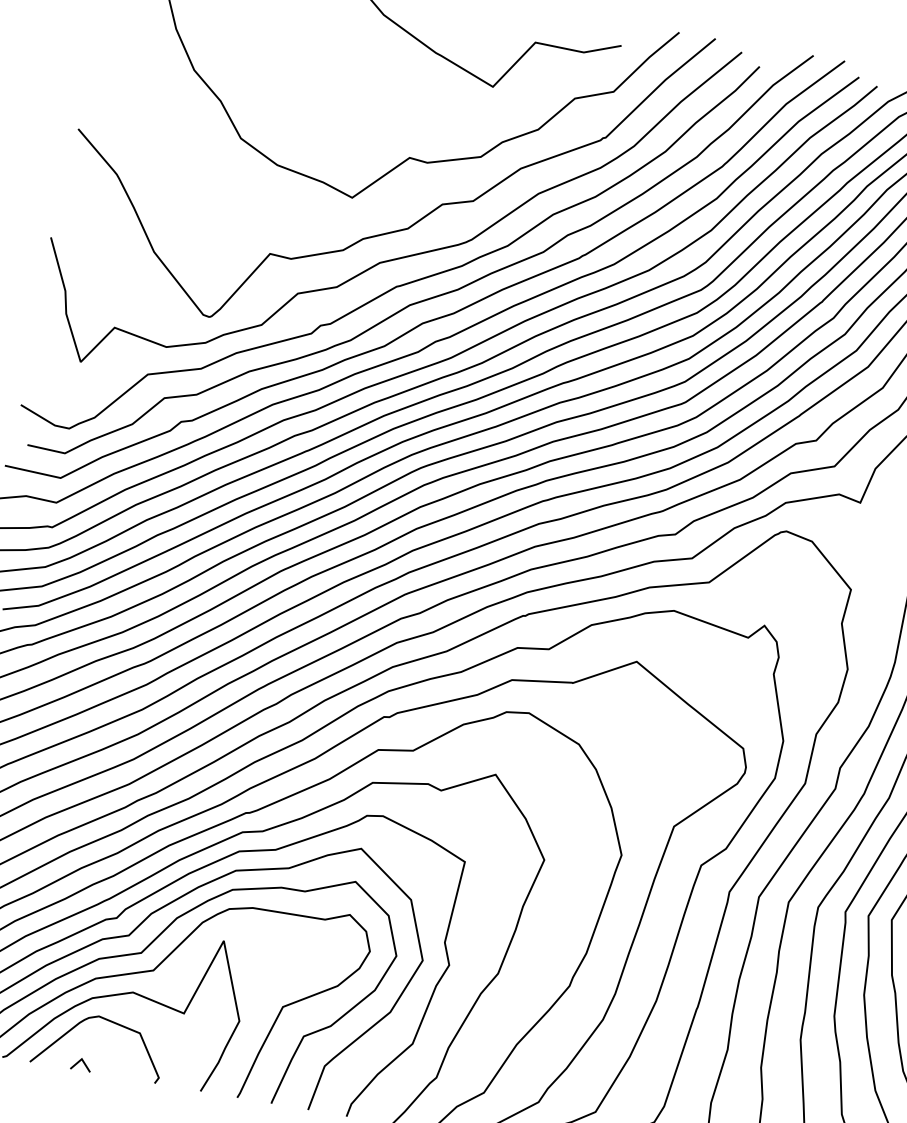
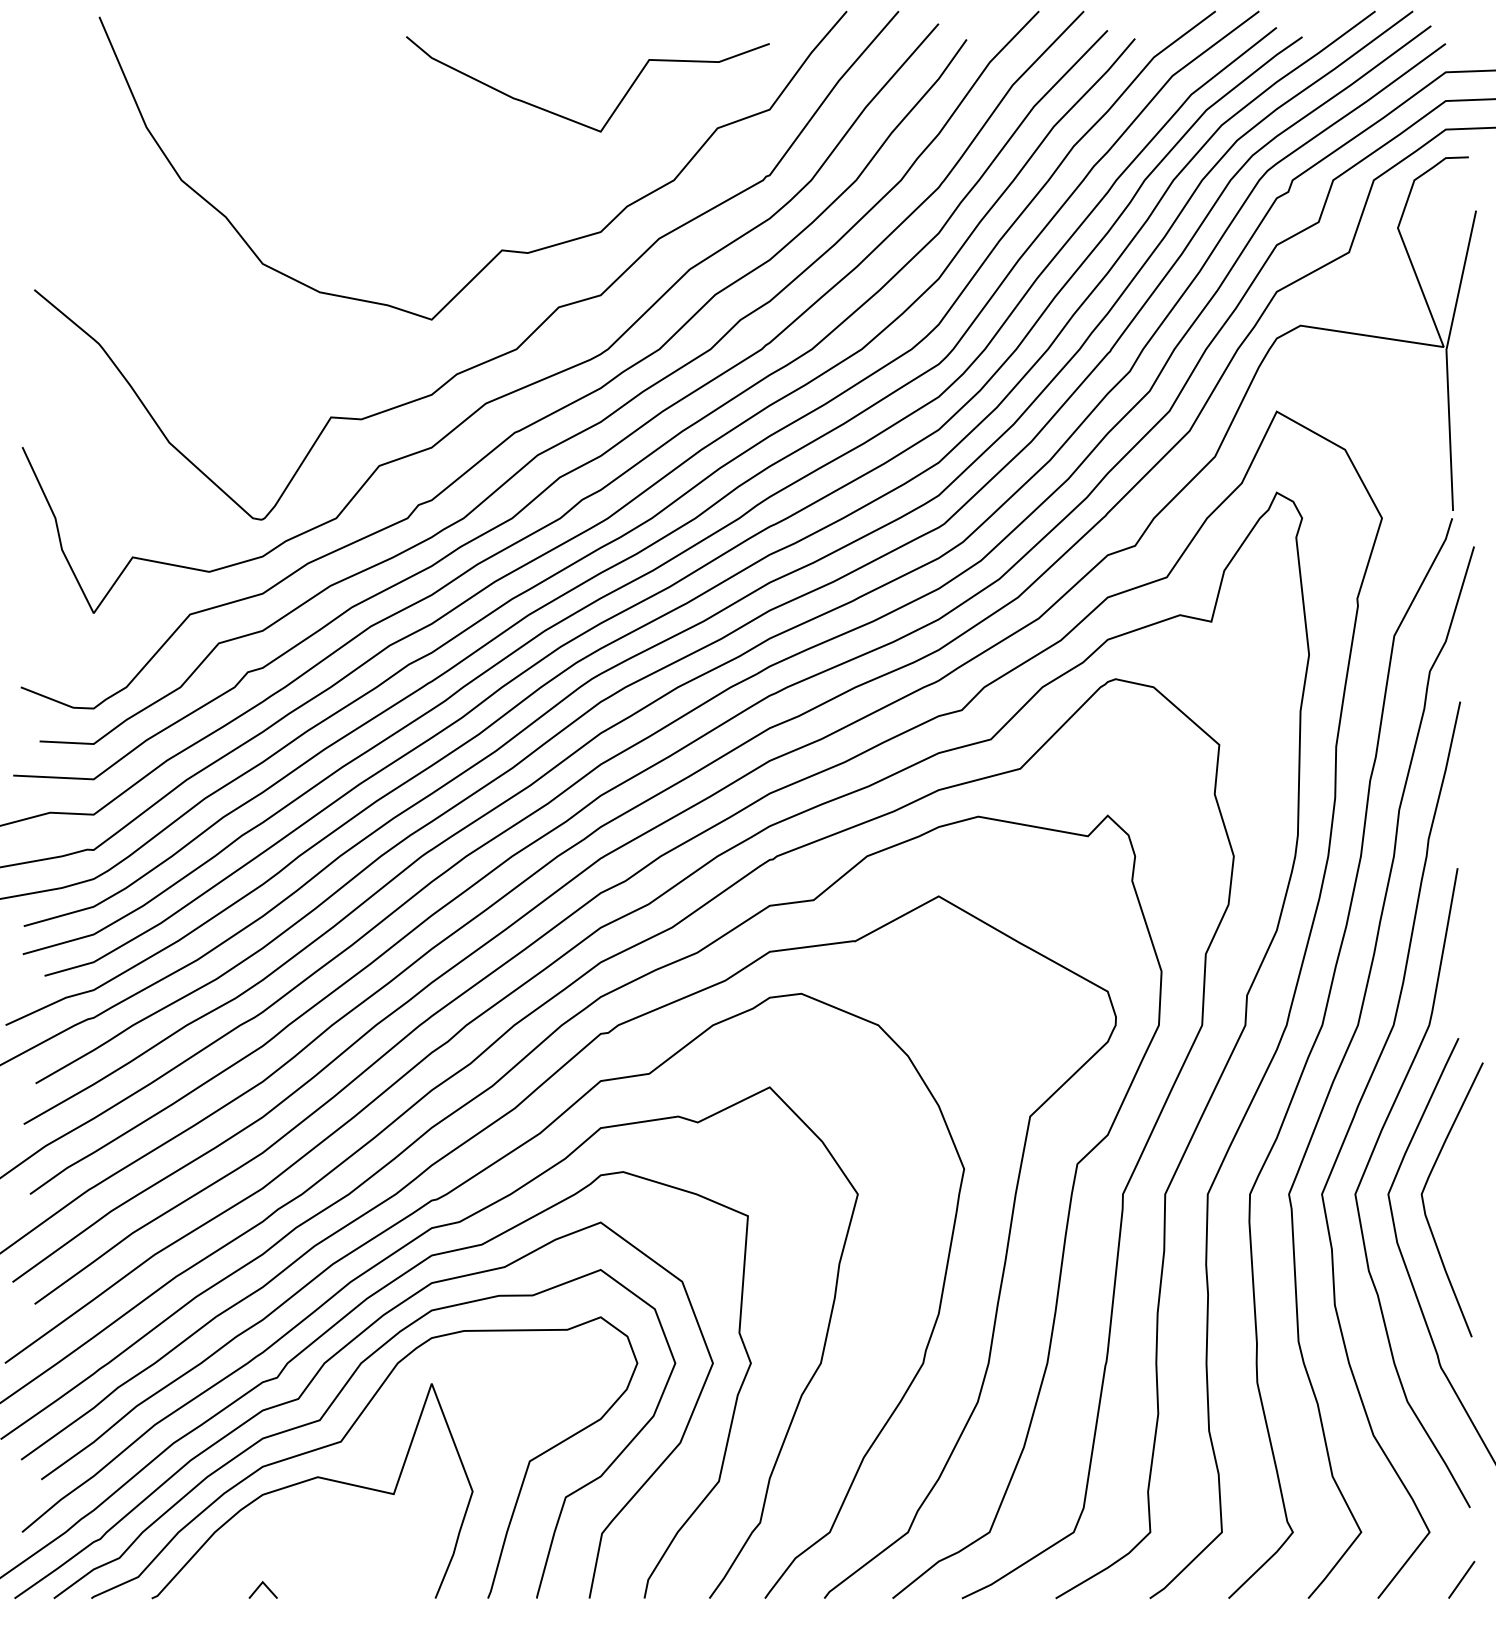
curve: (109, 1021) -> (292, 1523), removed

